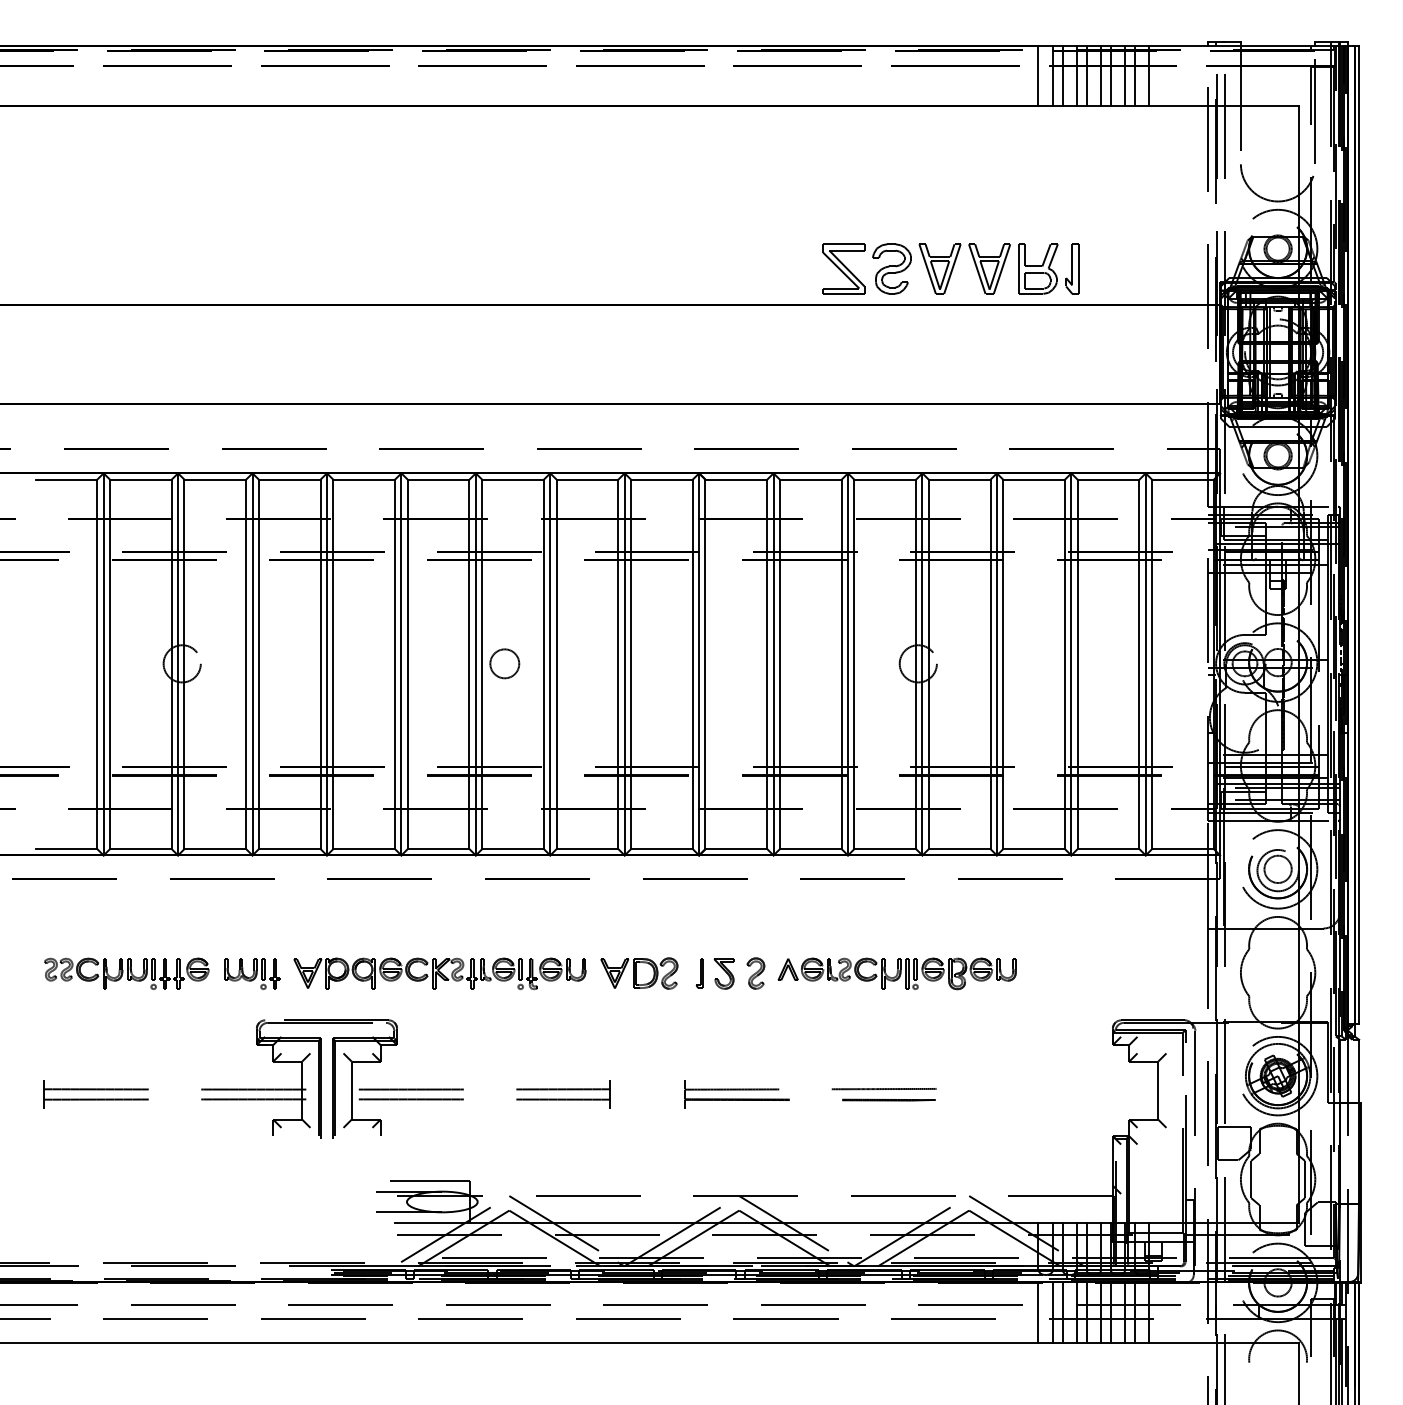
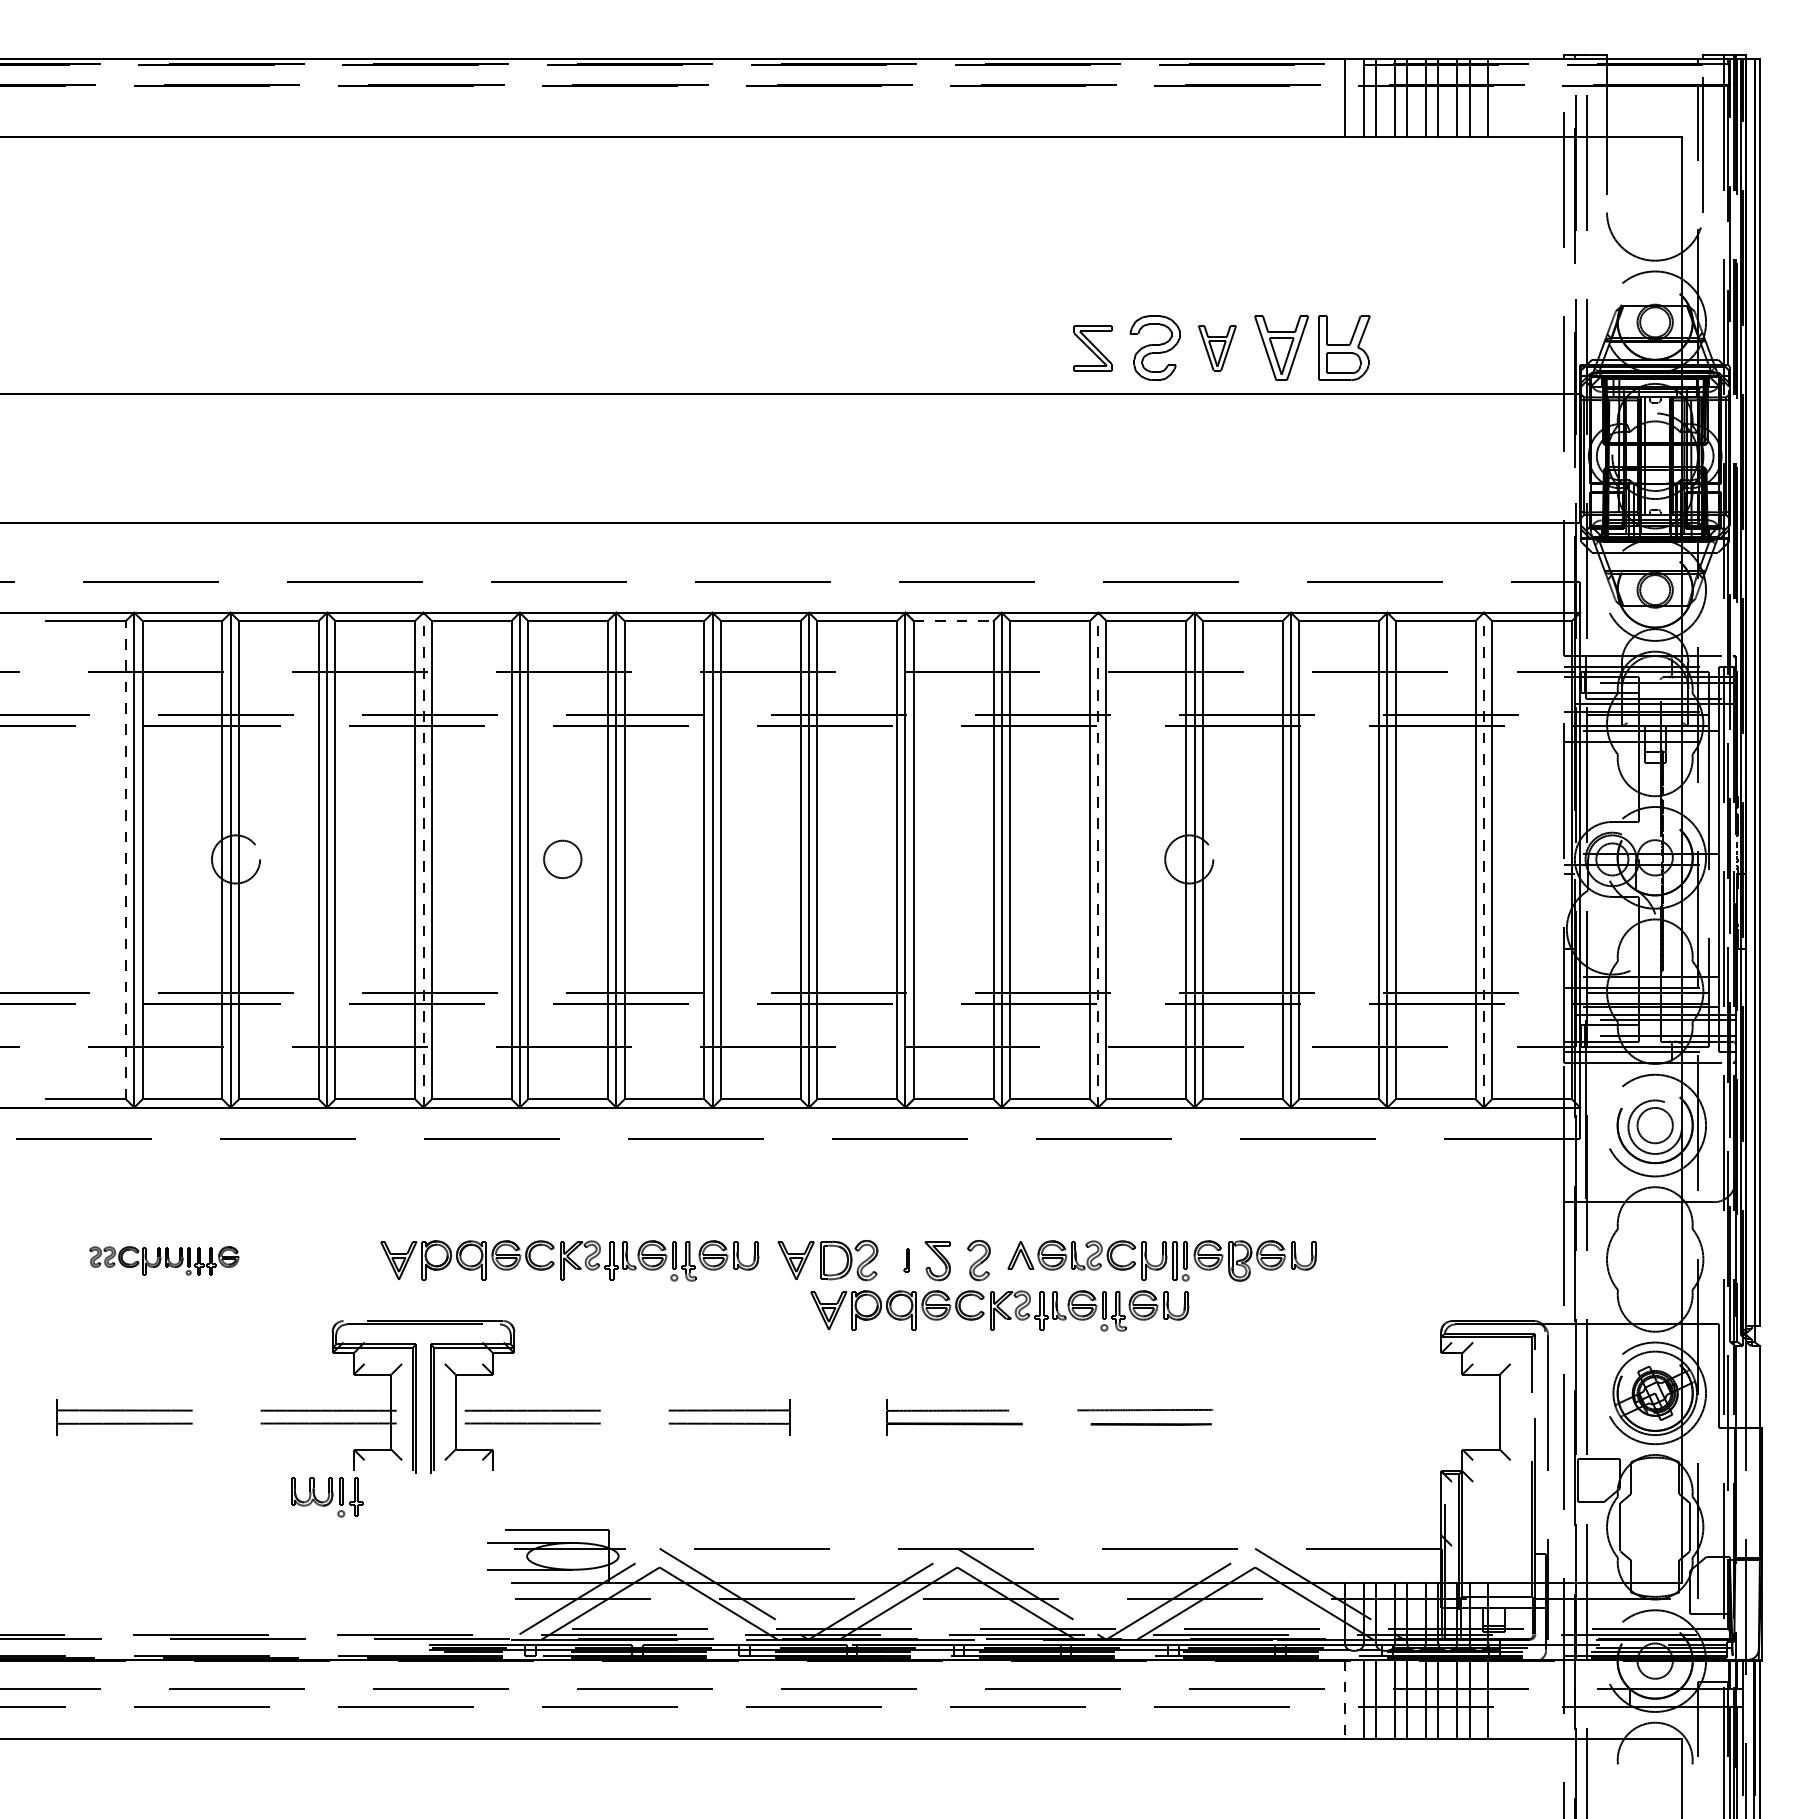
part: (843, 268) -> (1092, 347), size x0.7
part: (940, 268) -> (1217, 347), size x0.7
part: (1072, 268) -> (1388, 347), removed
line: (737, 479) -> (954, 620), solid -> dashed
line: (97, 663) -> (126, 859), solid -> dashed
line: (326, 663) -> (423, 859), solid -> dashed
circle: (504, 663) -> (562, 859), moved
line: (848, 663) -> (1098, 859), solid -> dashed
line: (1145, 663) -> (1483, 859), solid -> dashed
part: (126, 973) -> (164, 1260), size x0.7
part: (699, 973) -> (906, 1260), size x0.6
part: (252, 974) -> (327, 1497), moved
part: (771, 1012) -> (999, 1310), added
line: (1038, 1312) -> (1344, 1699), solid -> dashed

